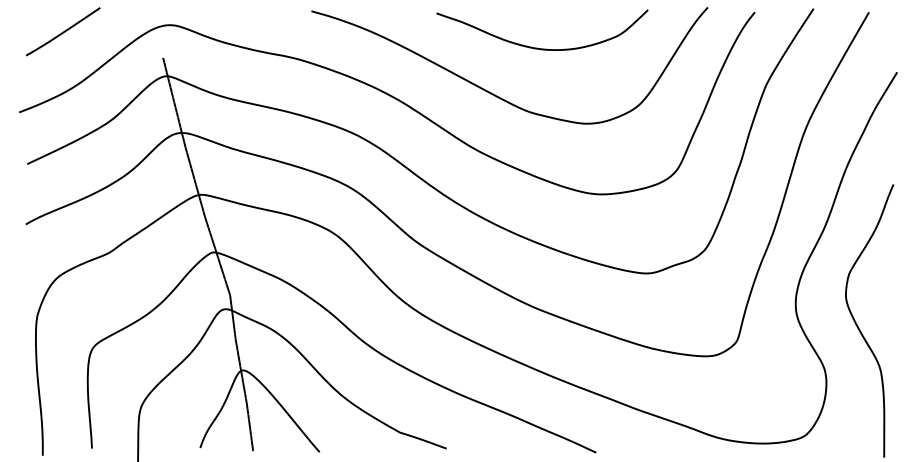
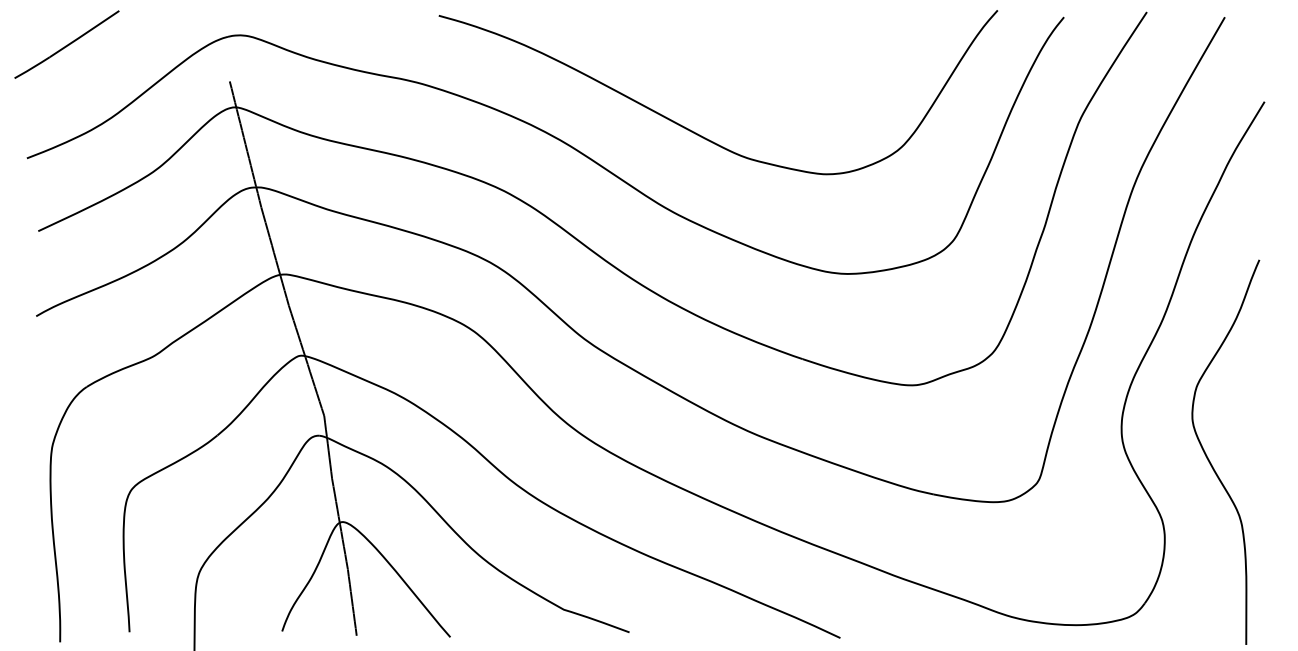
part: (62, 31) -> (66, 44), moved
curve: (538, 47) -> (758, 67), removed

